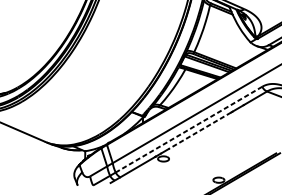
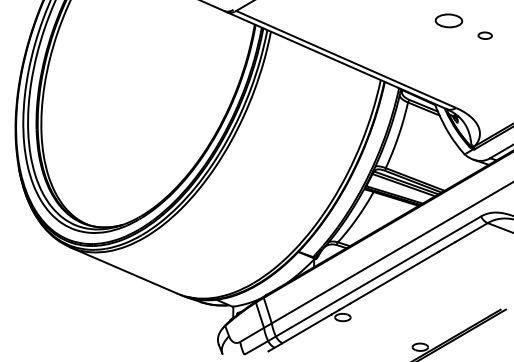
line: (188, 129) -> (378, 276), dashed -> solid
line: (199, 131) -> (393, 278), dashed -> solid

